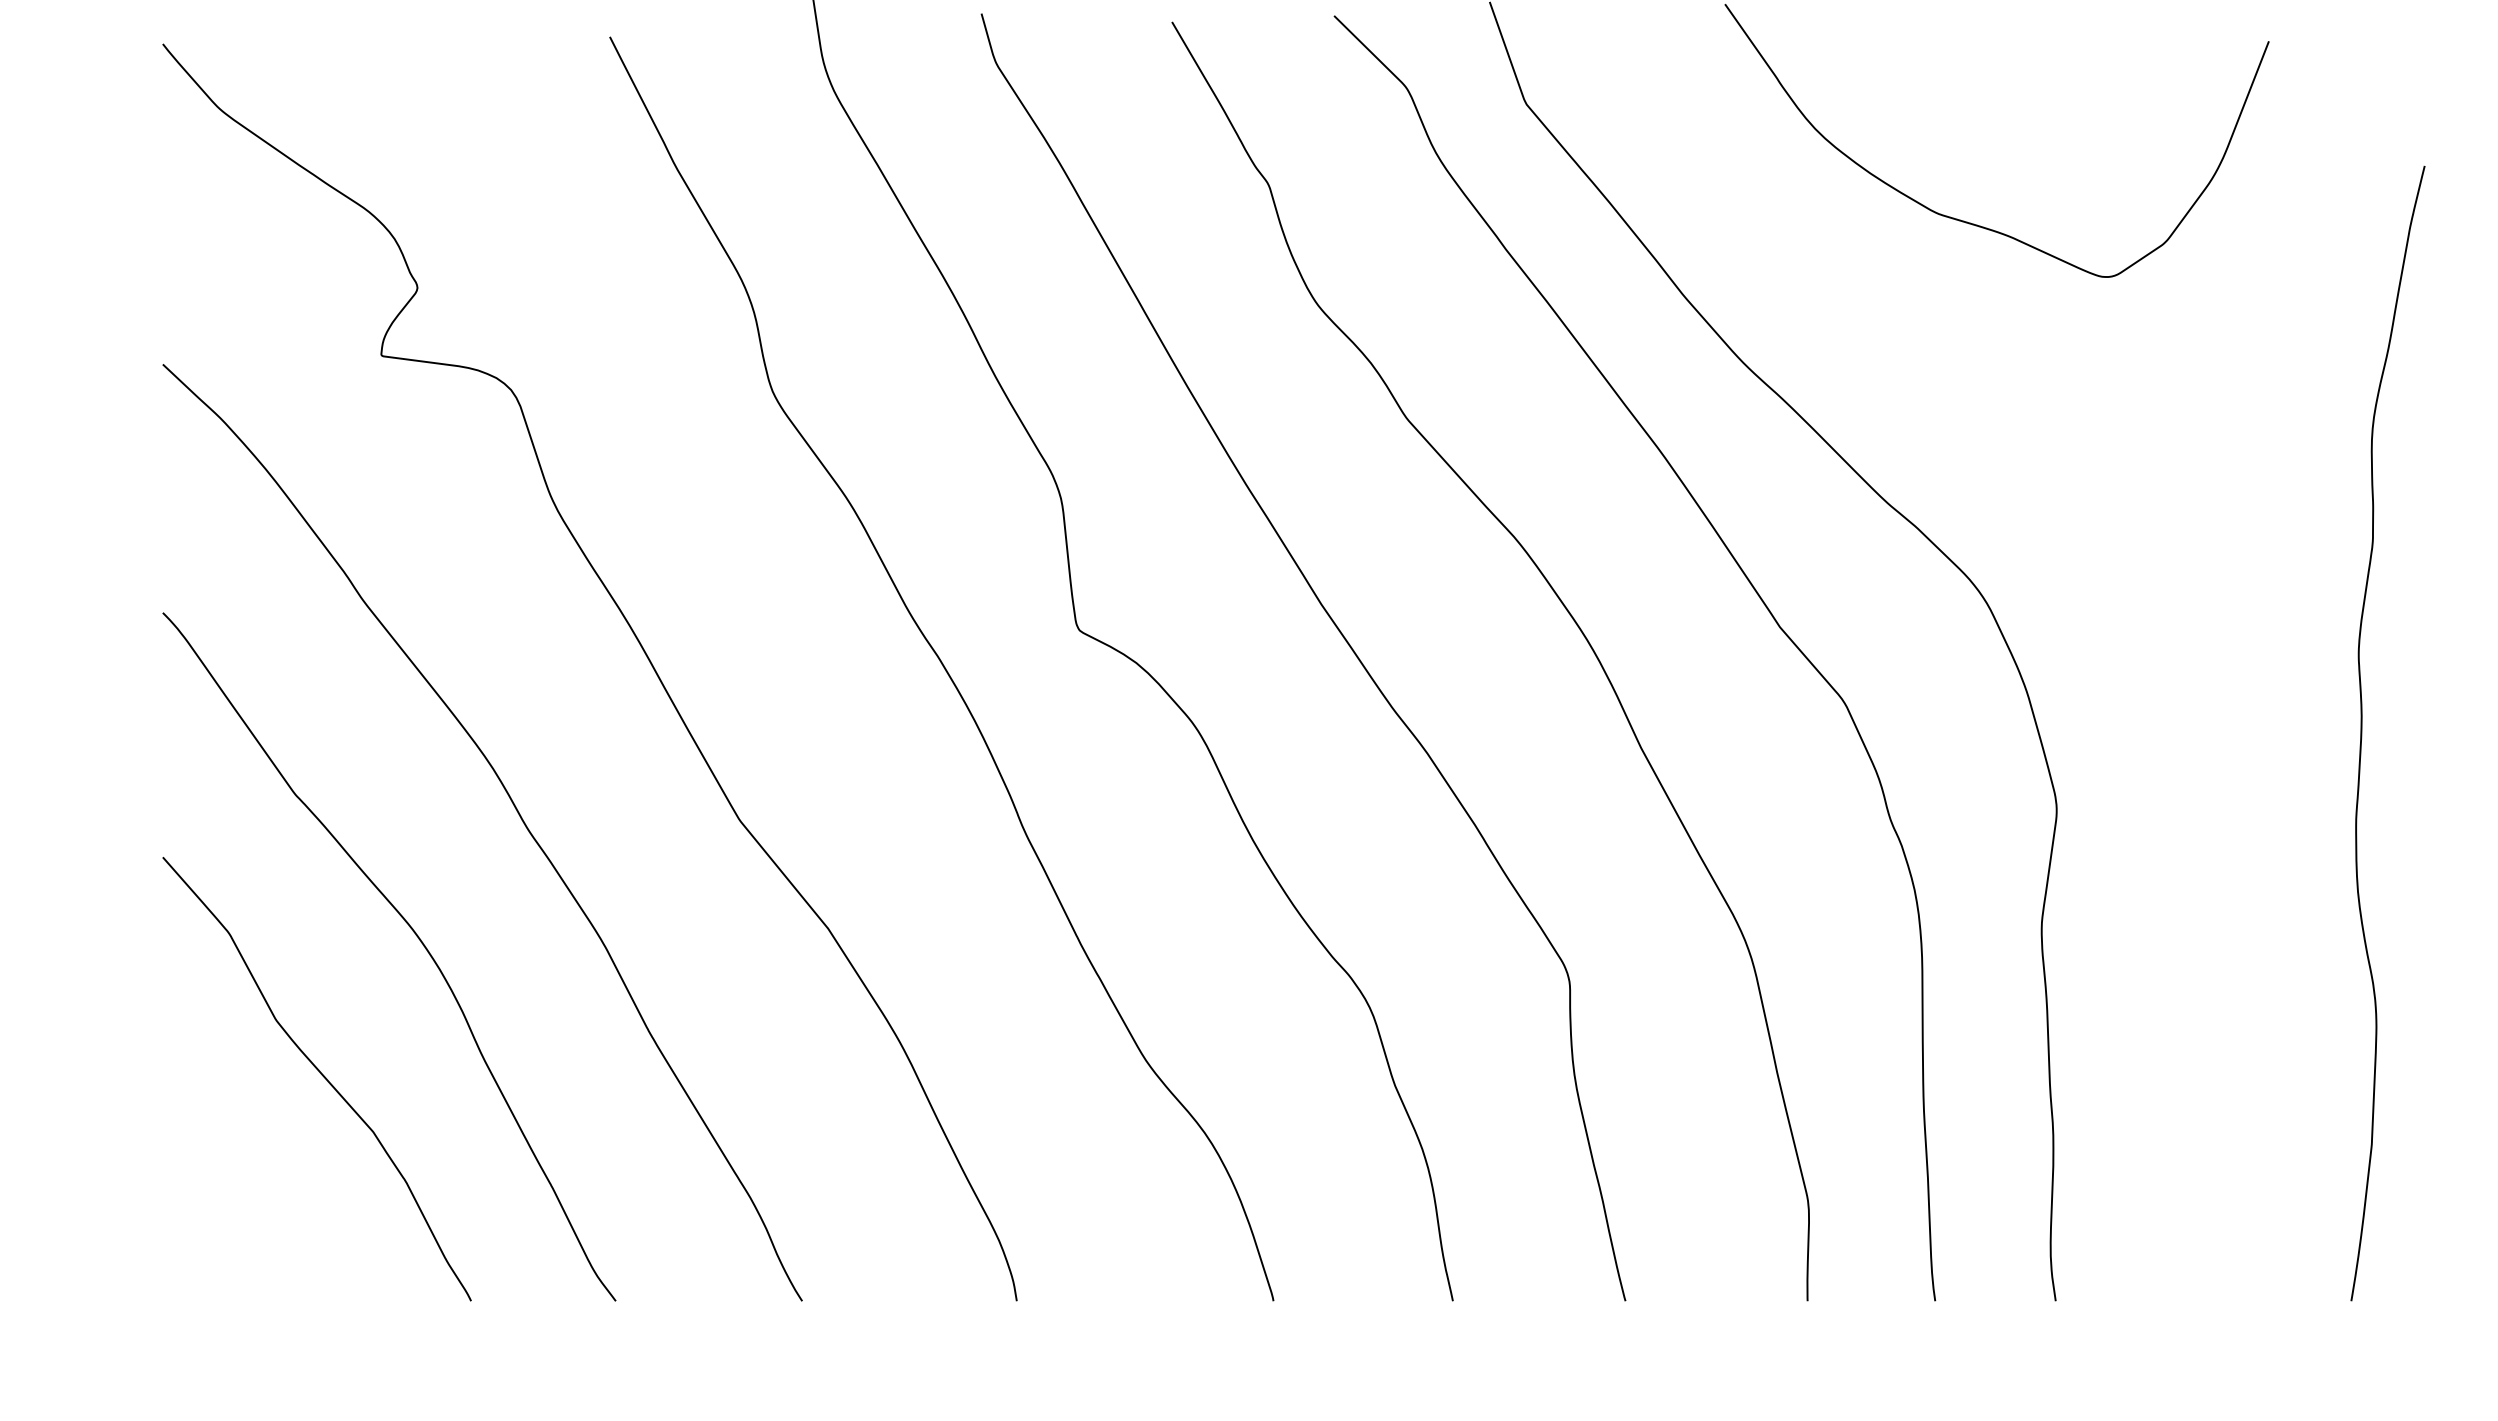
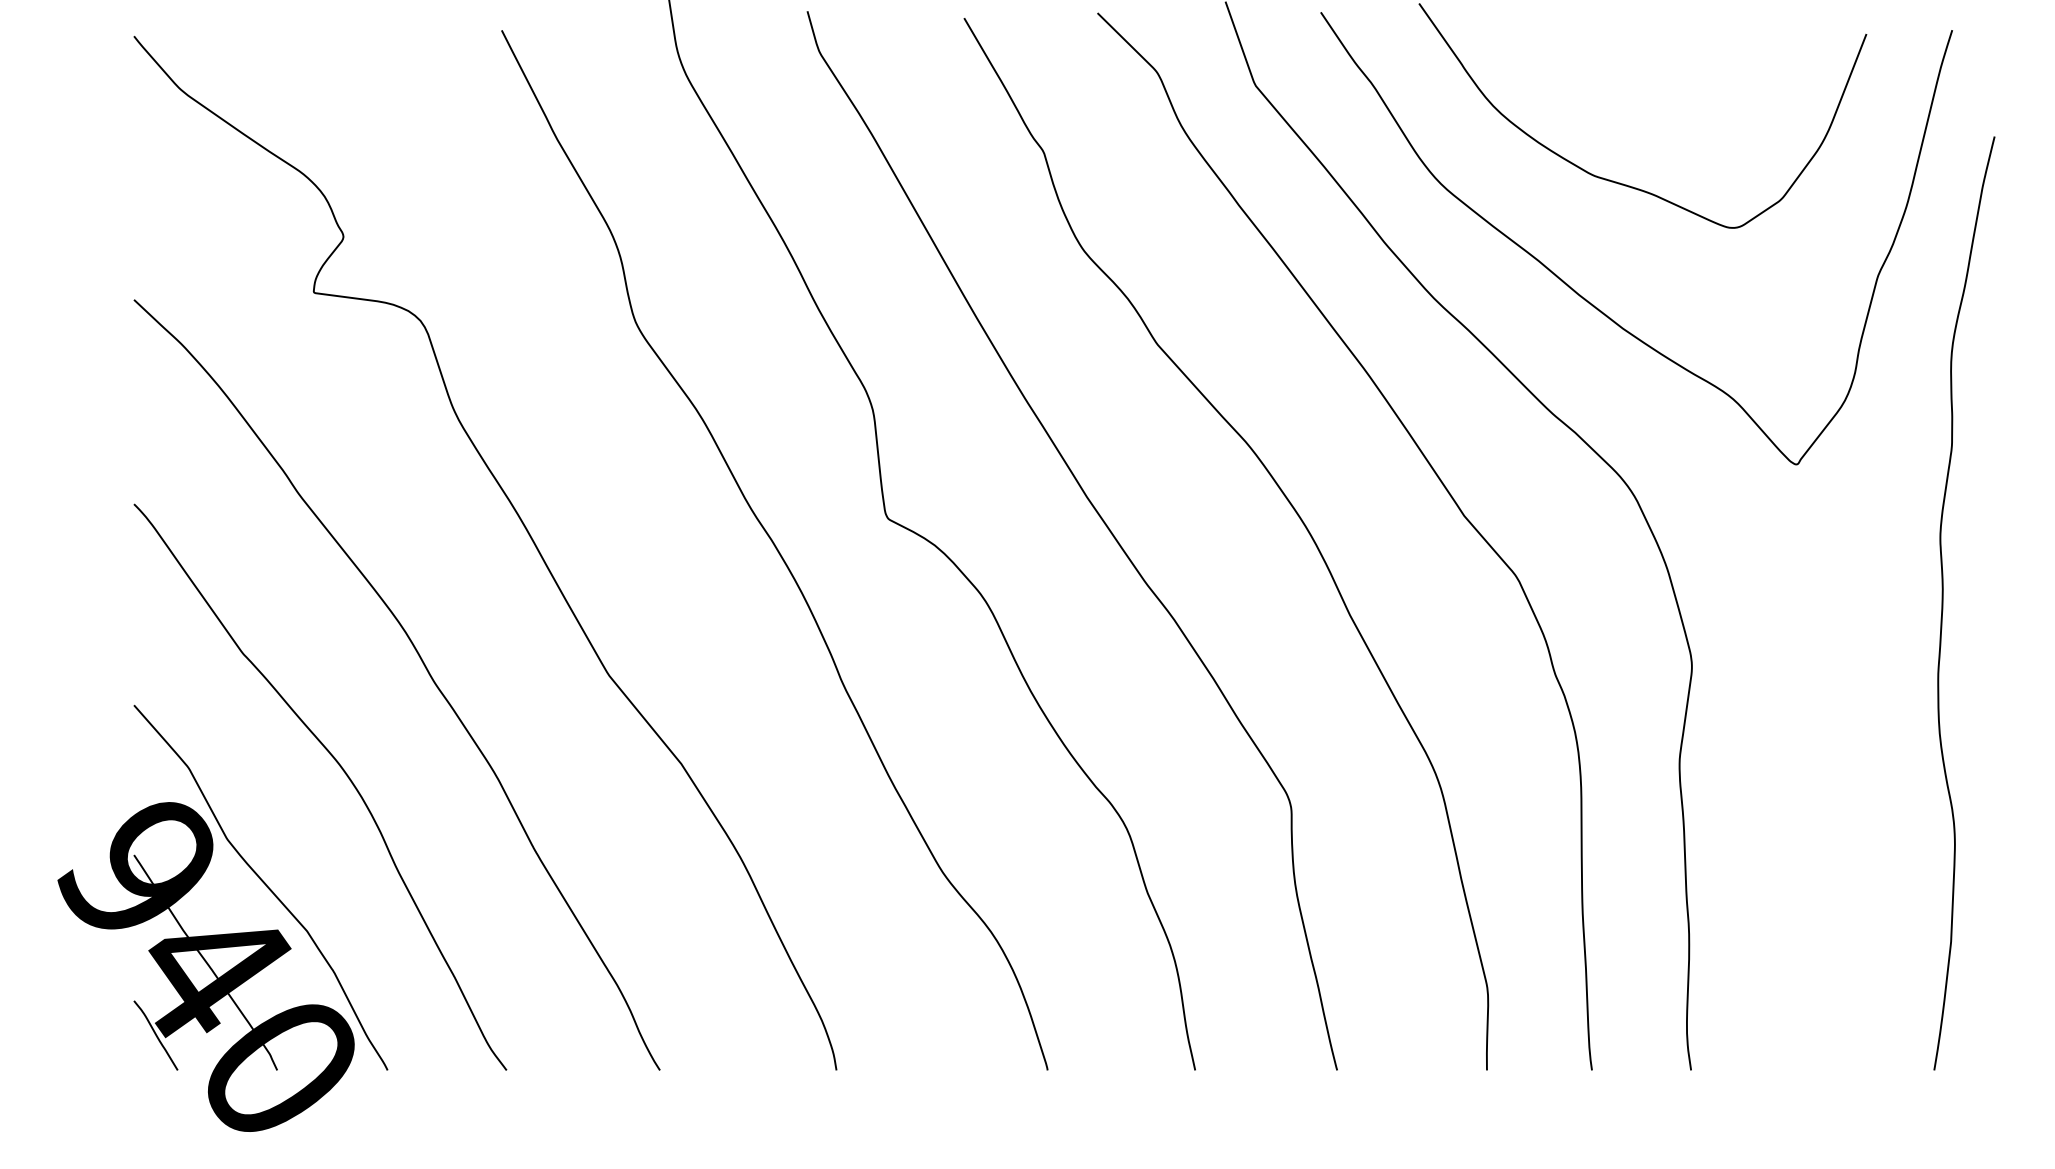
curve: (1929, 364) -> (1587, 299), added
part: (250, 1175) -> (206, 967), added

